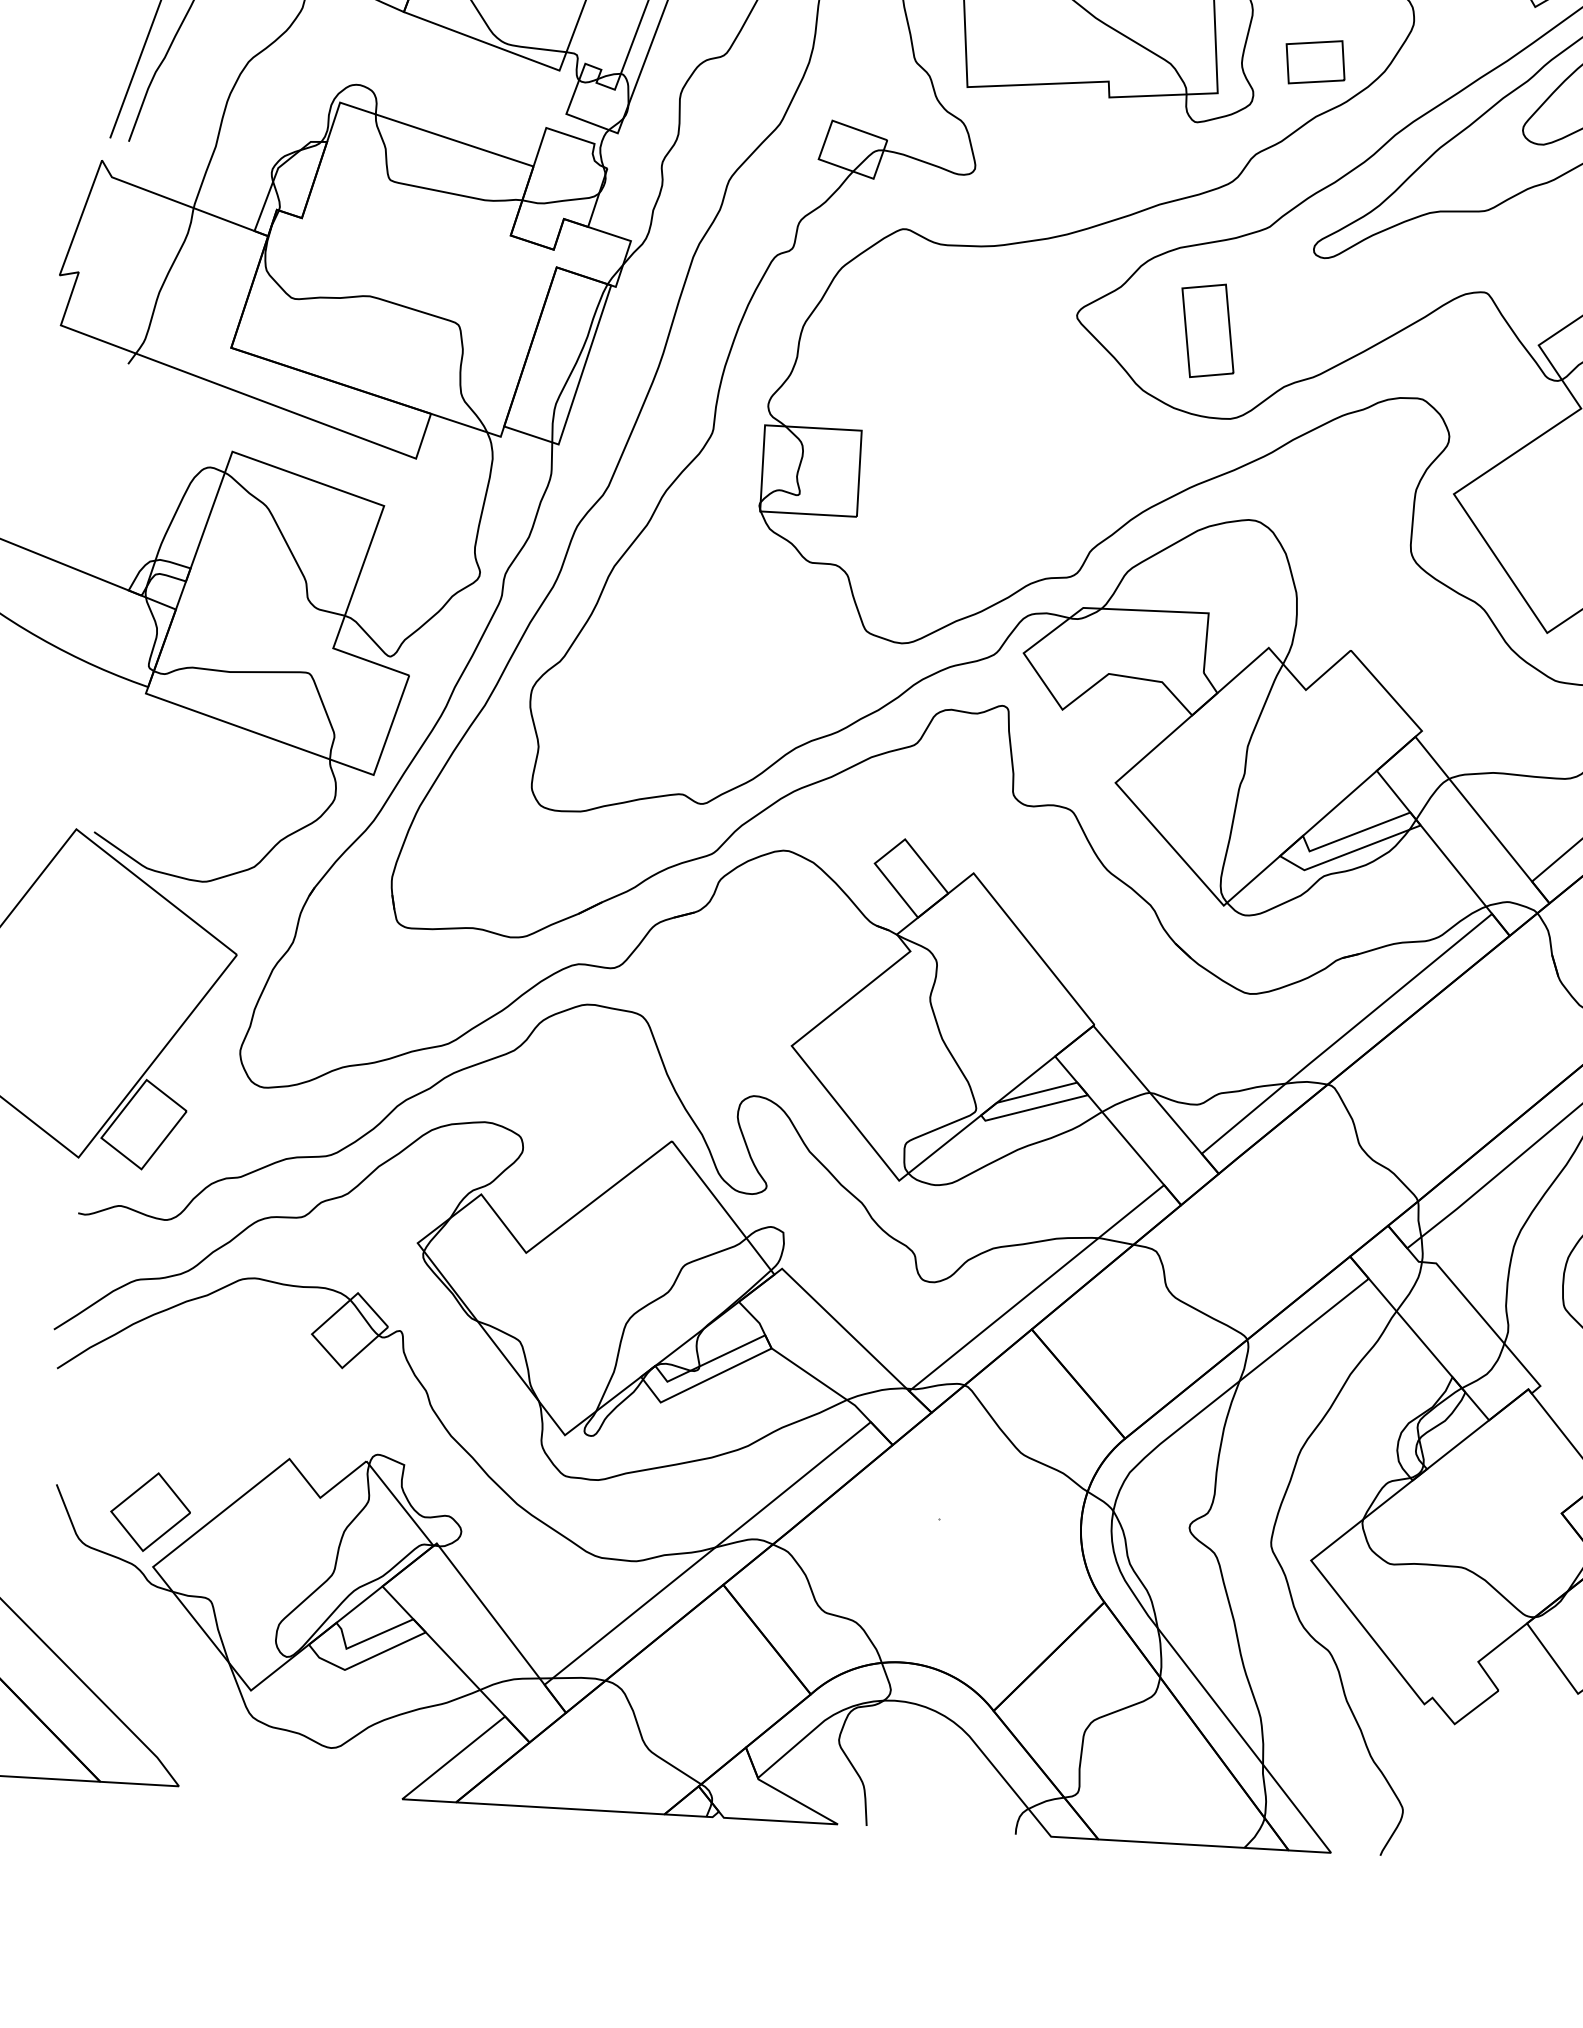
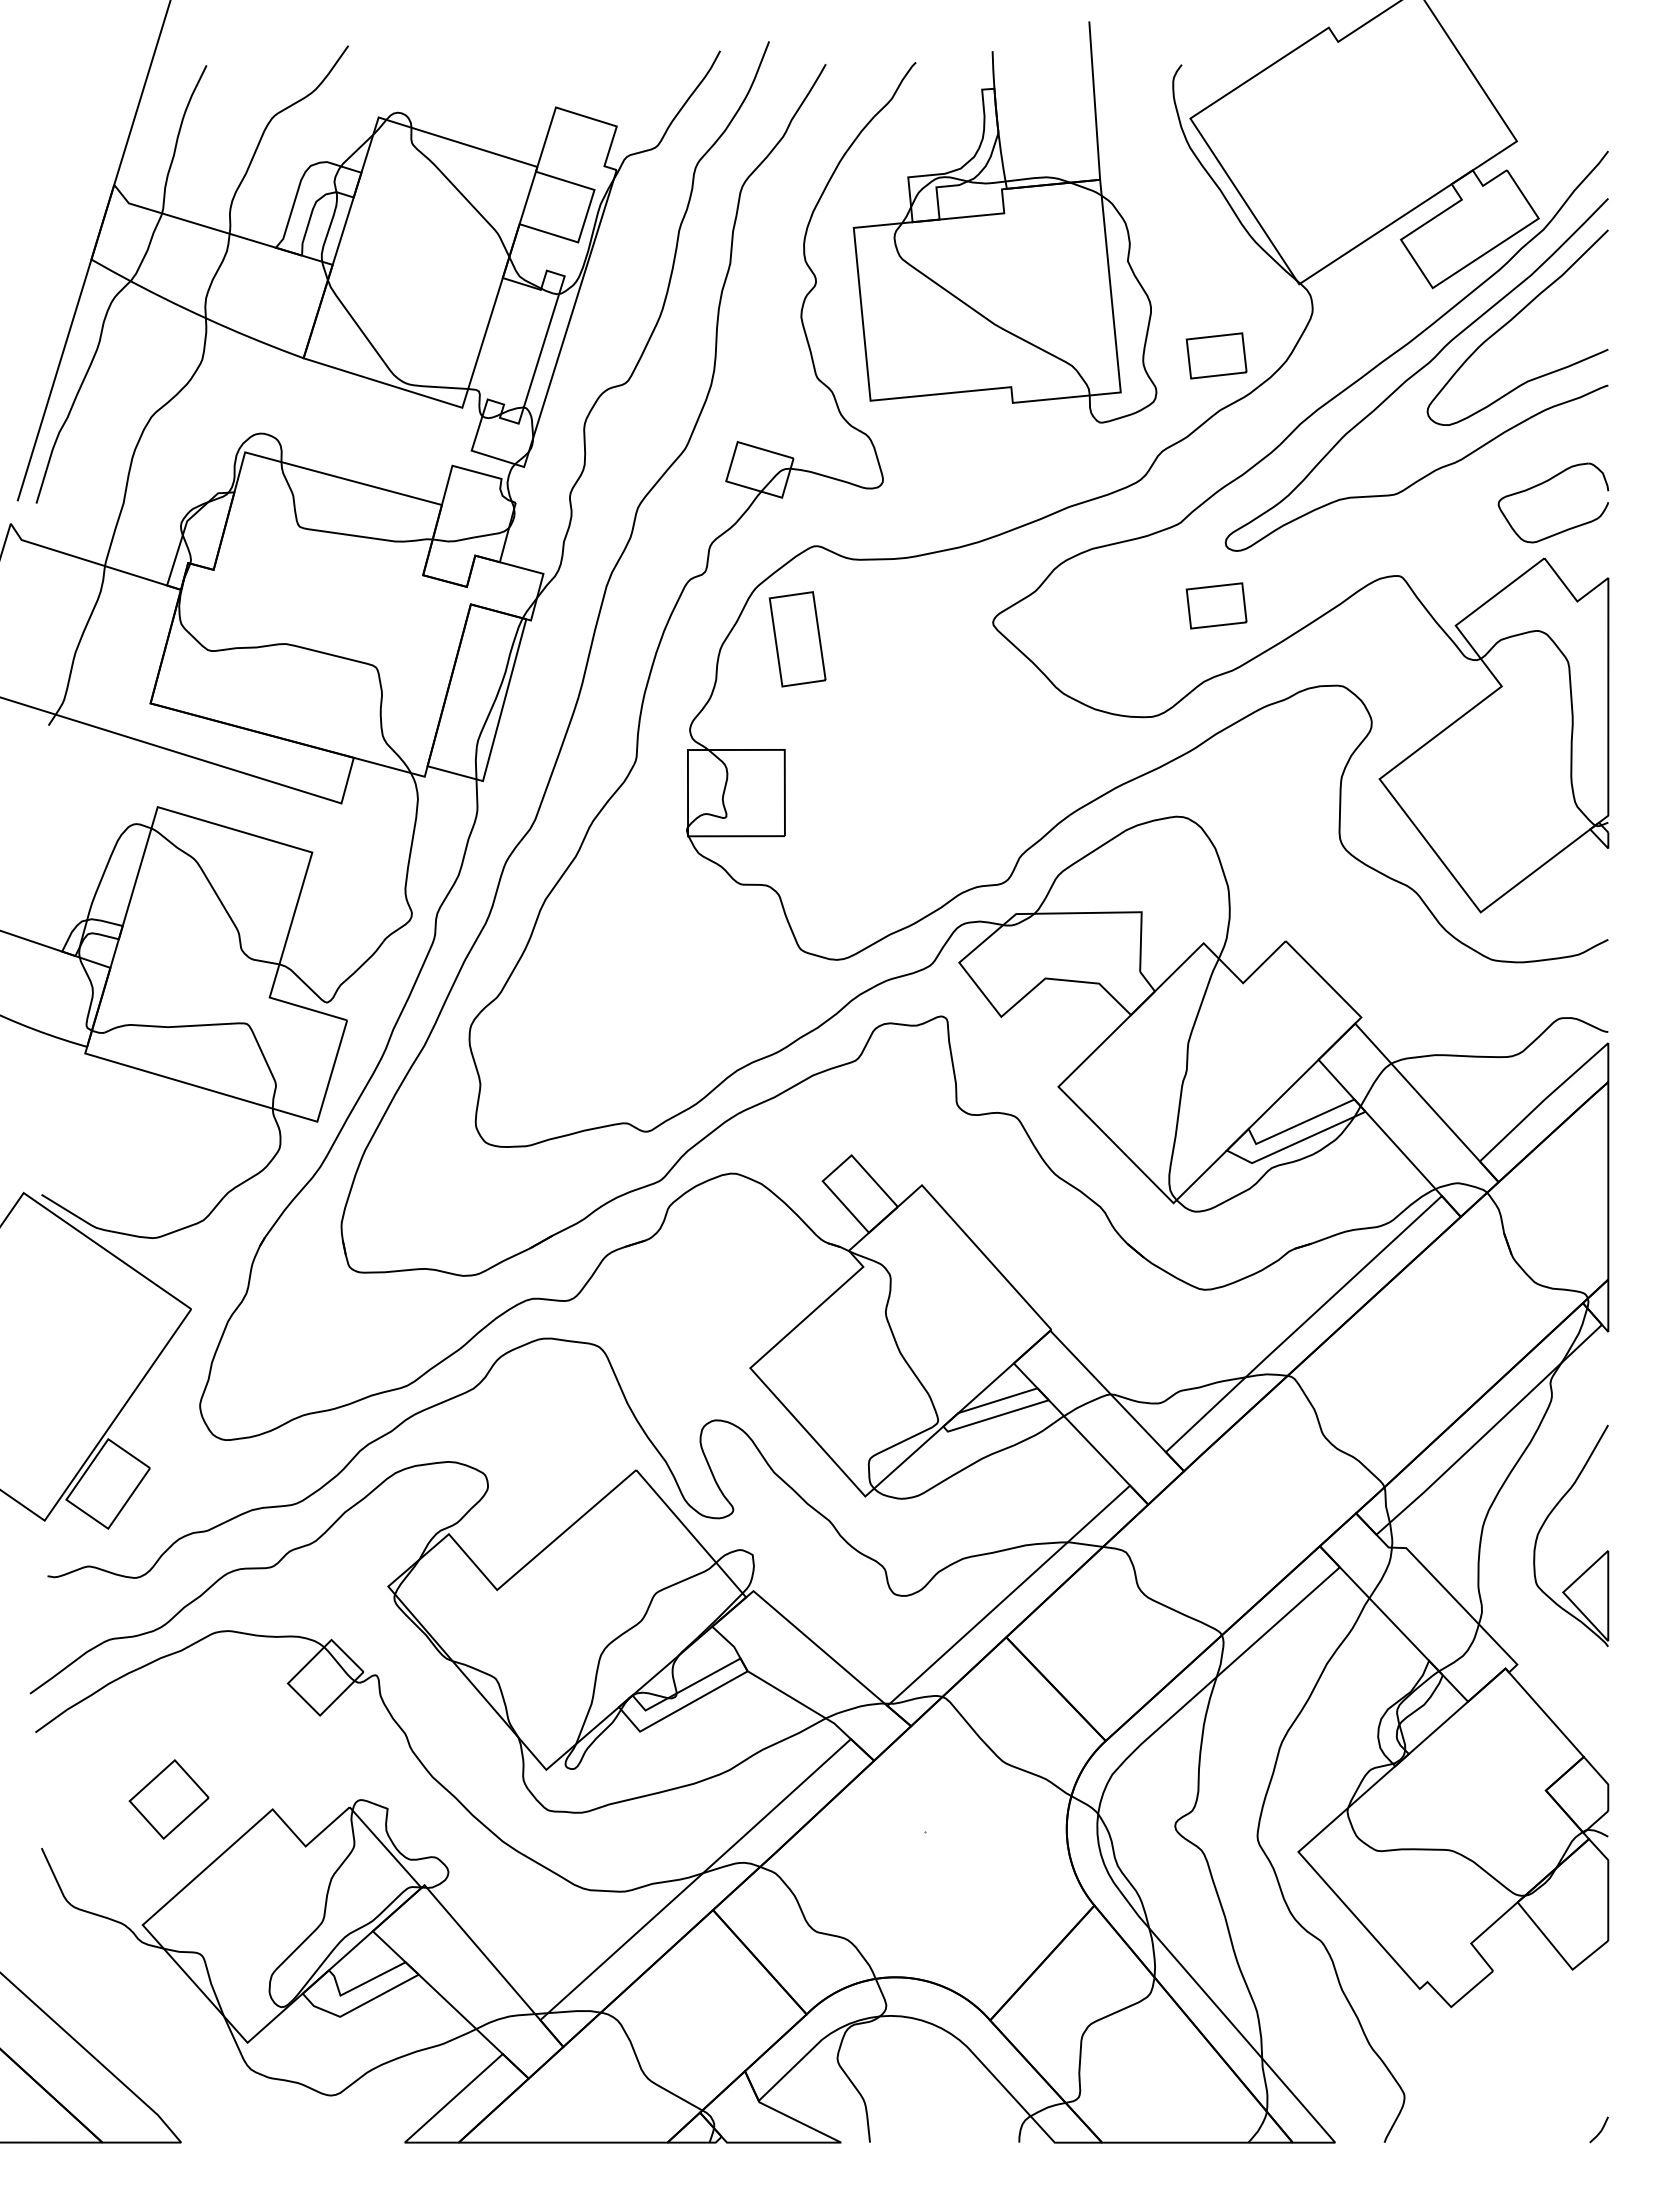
part: (1301, 311) -> (1216, 605), added
part: (1207, 331) -> (797, 639), moved
part: (150, 1512) -> (168, 1799), moved

